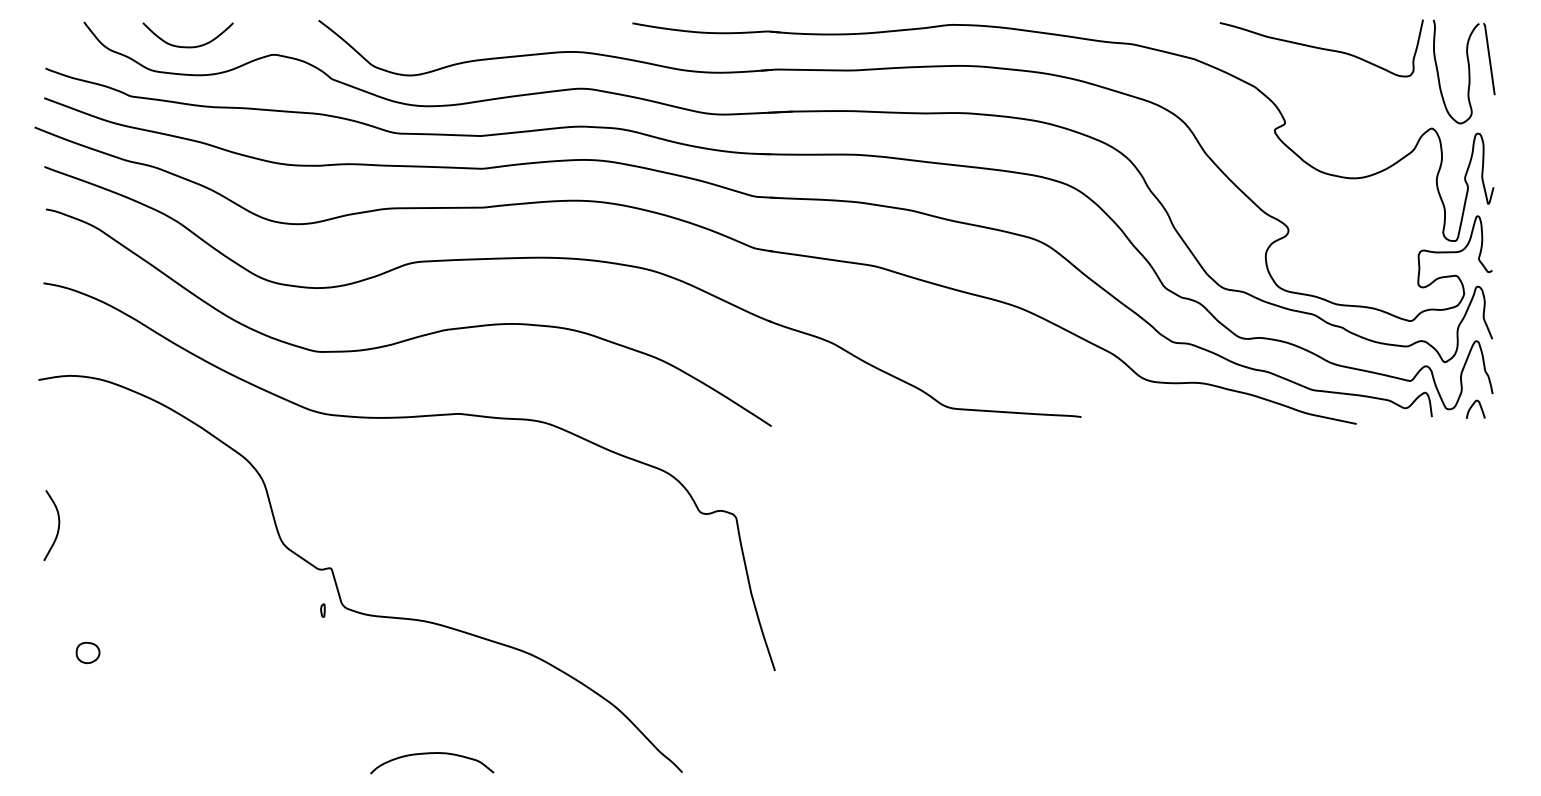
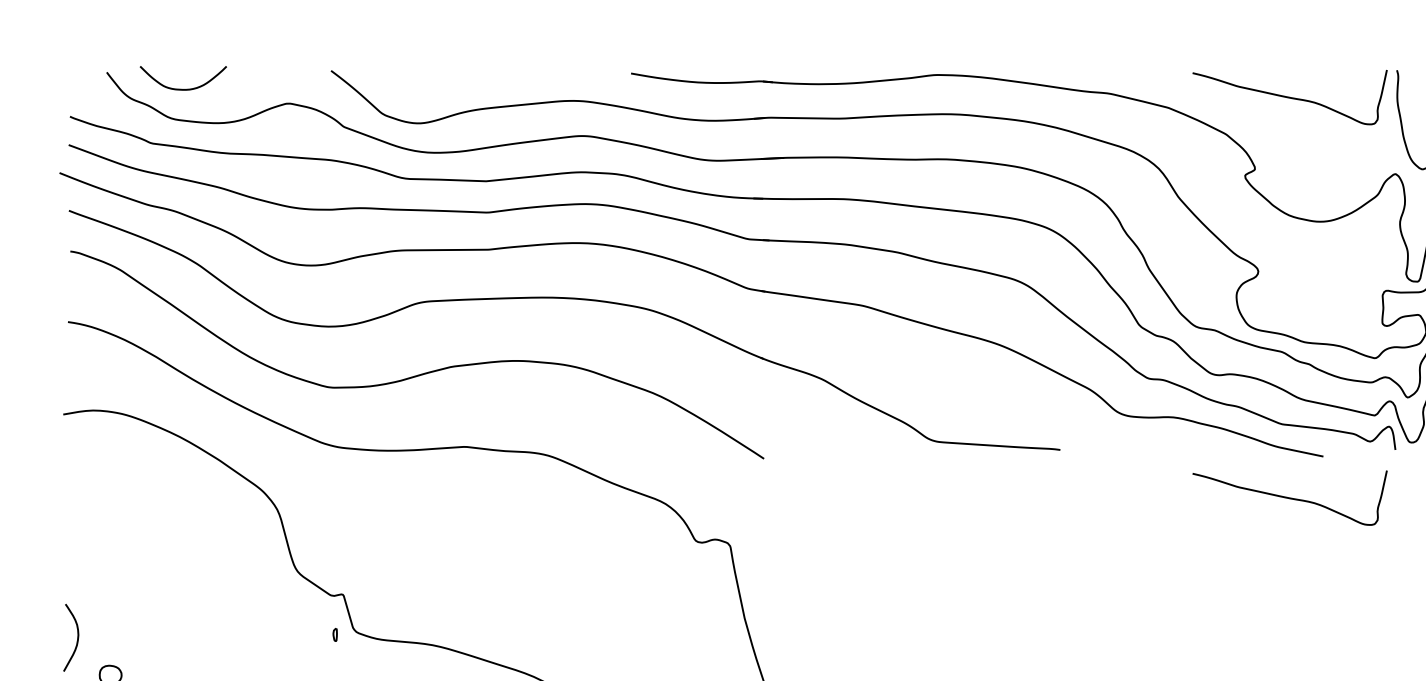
curve: (187, 46) -> (182, 88), moved
curve: (1321, 467) -> (1289, 498), added
curve: (57, 528) -> (76, 640), moved

